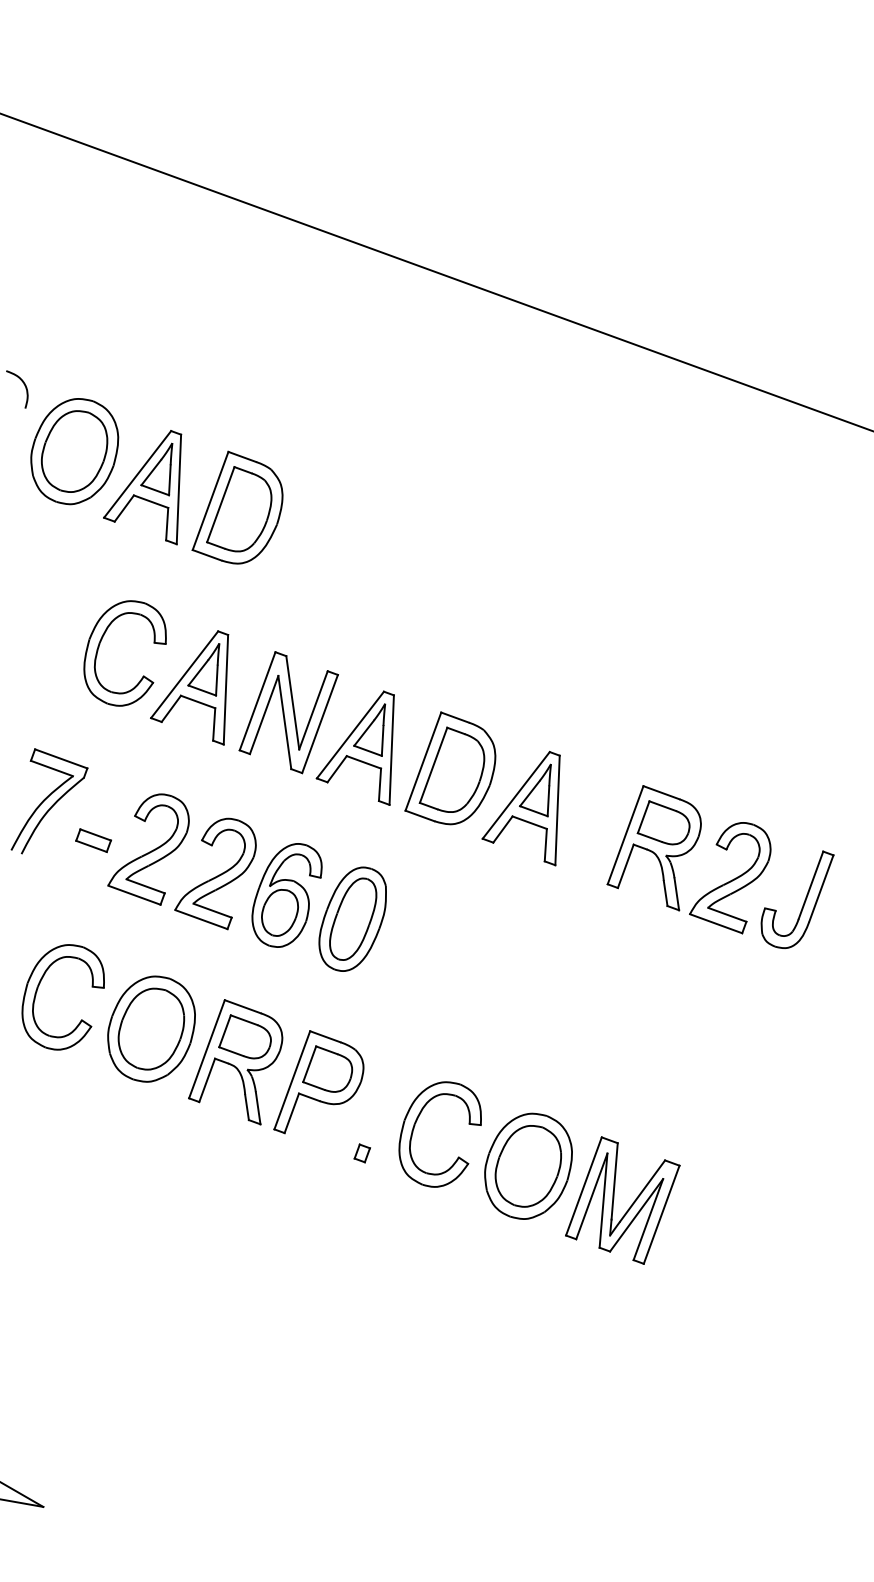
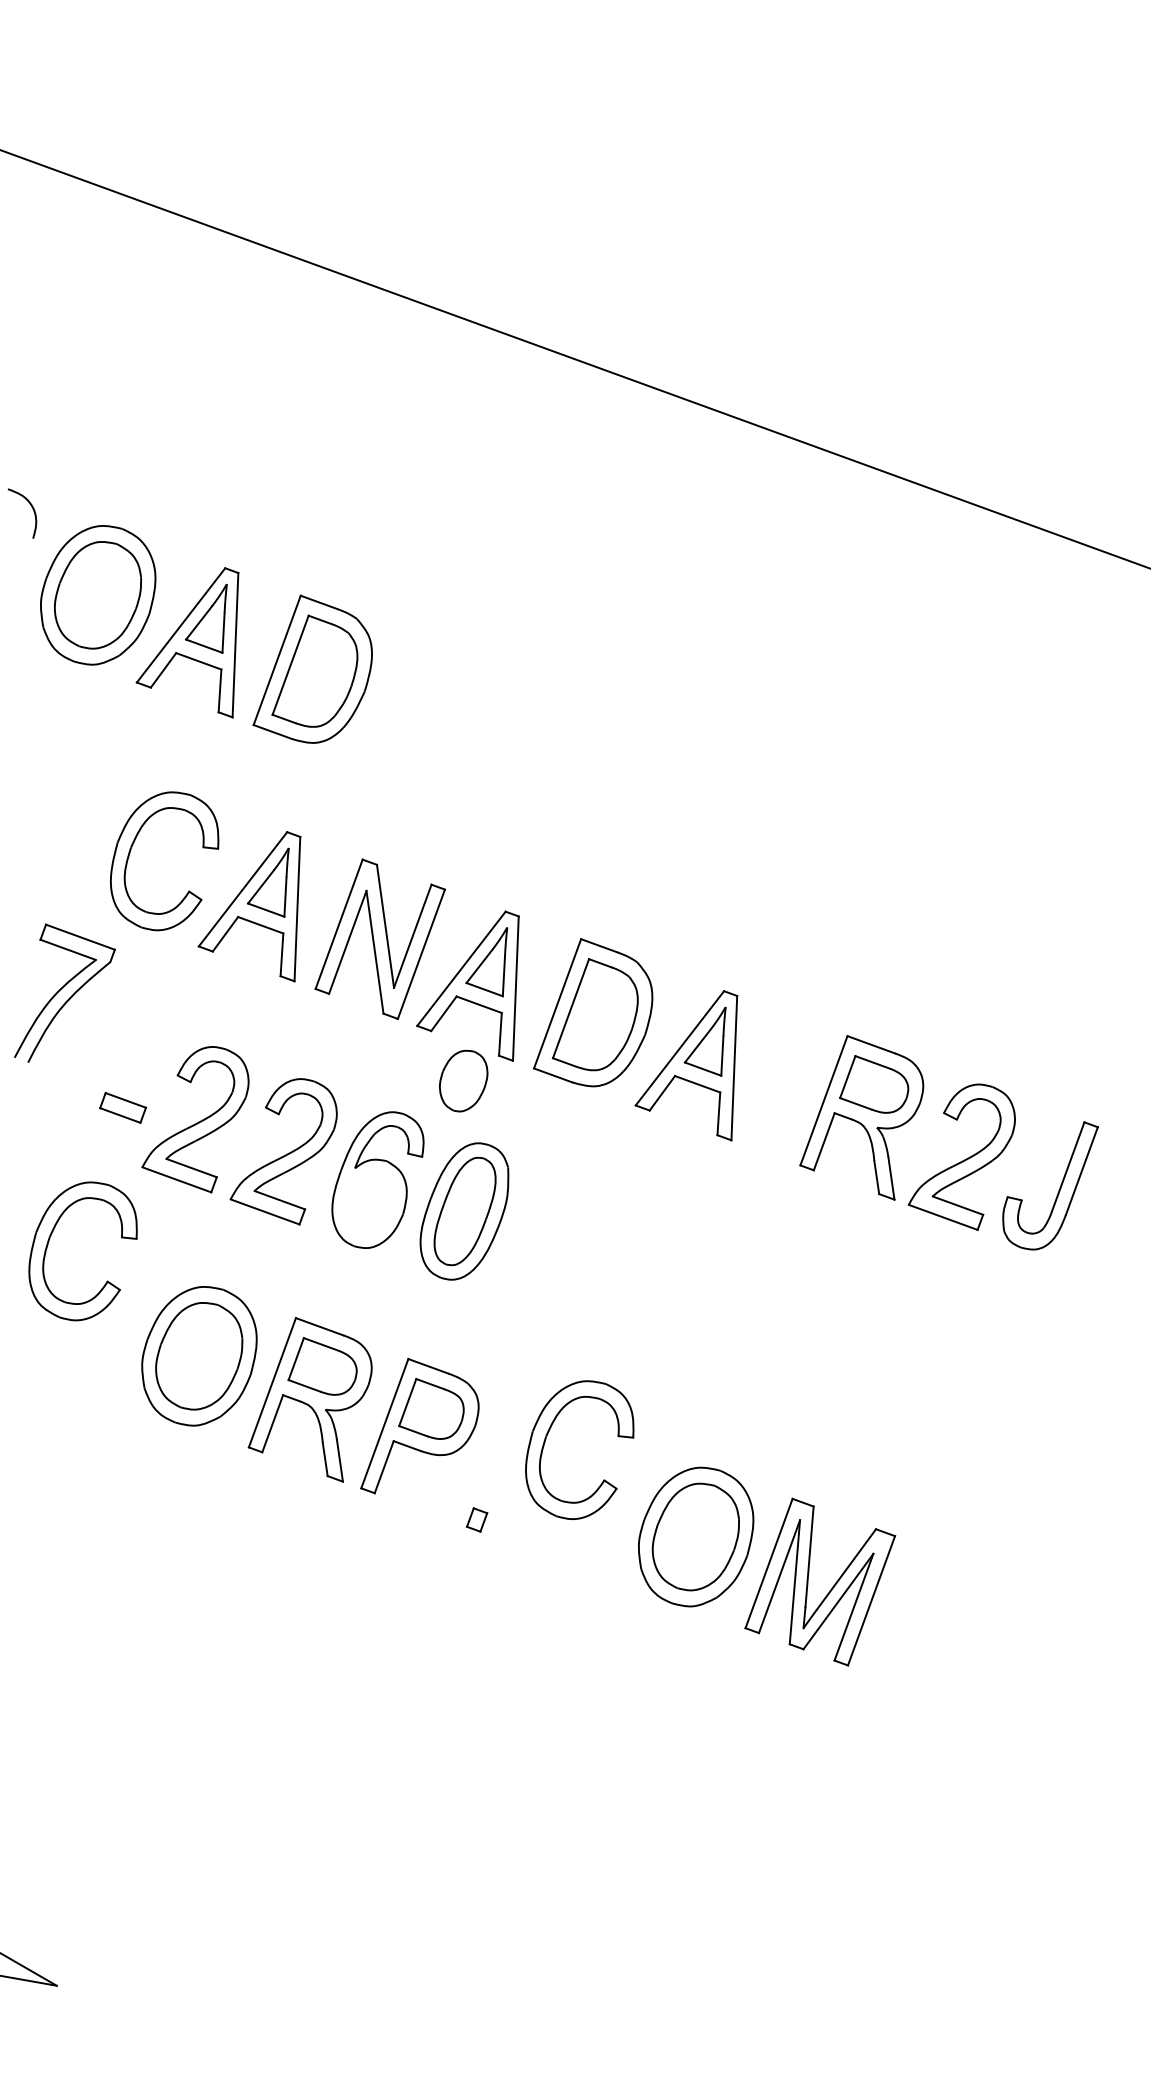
part: (49, 800) -> (64, 992), moved
part: (279, 912) -> (463, 1080), moved
part: (39, 986) -> (51, 1236), moved
part: (416, 1122) -> (548, 1434), moved

